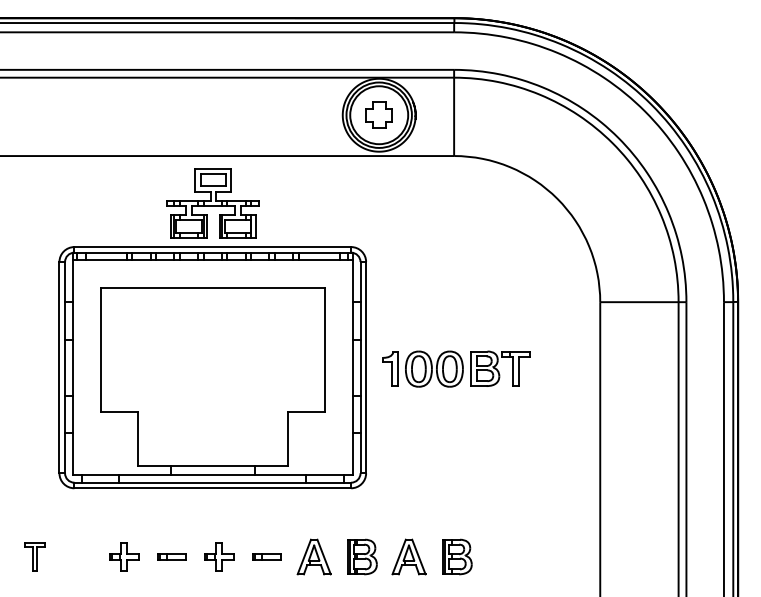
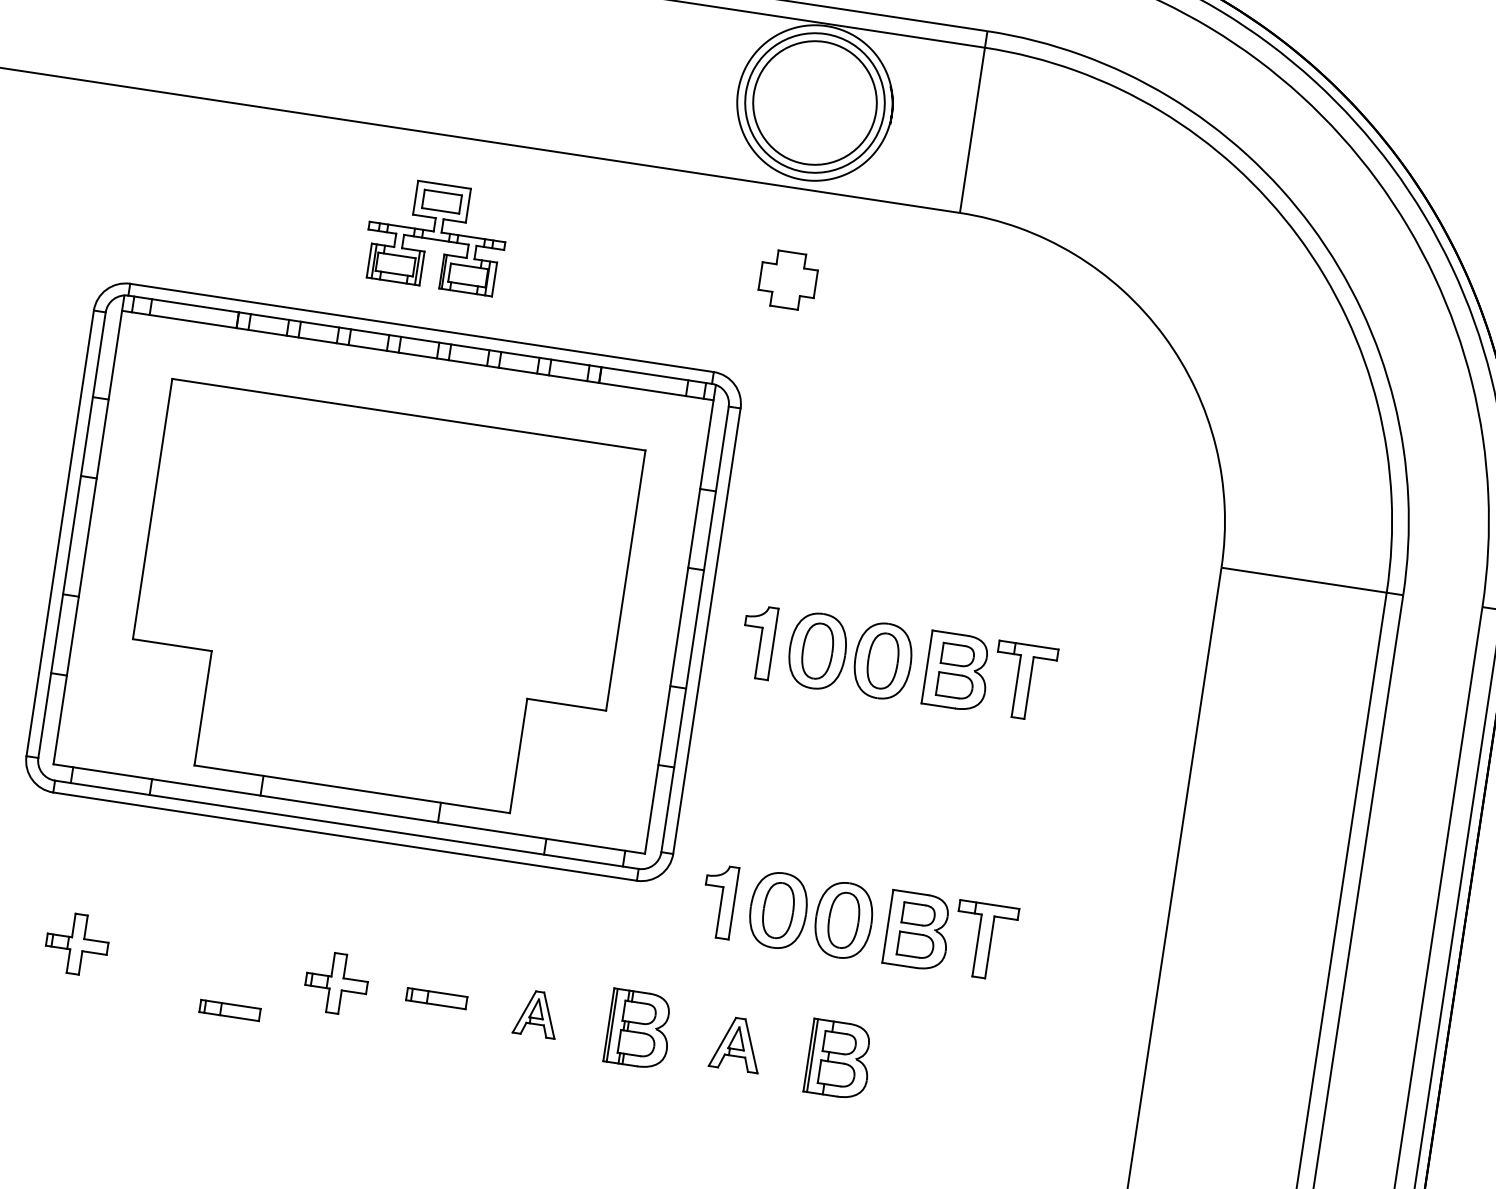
part: (378, 114) -> (786, 278), moved
part: (212, 203) -> (435, 235), size x0.7
part: (456, 491) -> (857, 921), added
part: (124, 556) -> (78, 943), moved
part: (171, 556) -> (229, 1009), moved
part: (313, 556) -> (535, 1012), size x0.6
part: (408, 556) -> (736, 1042), size x0.7

